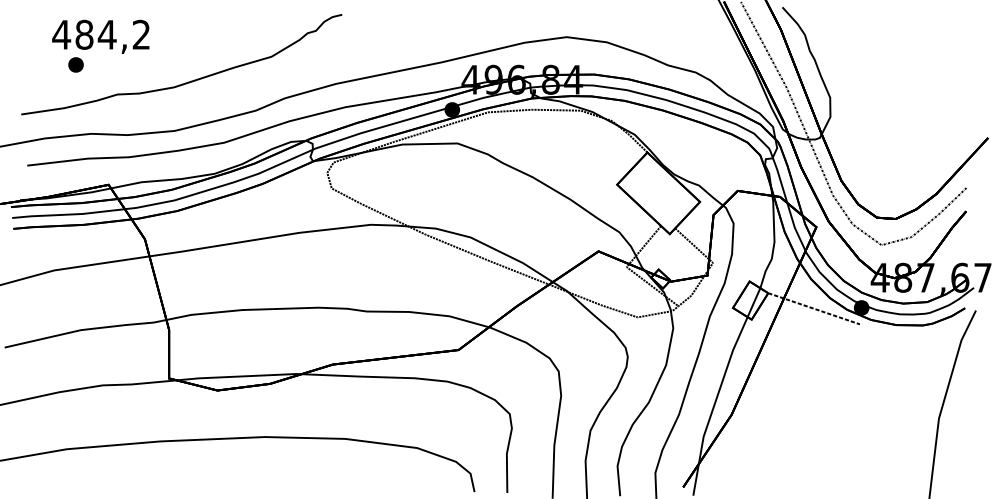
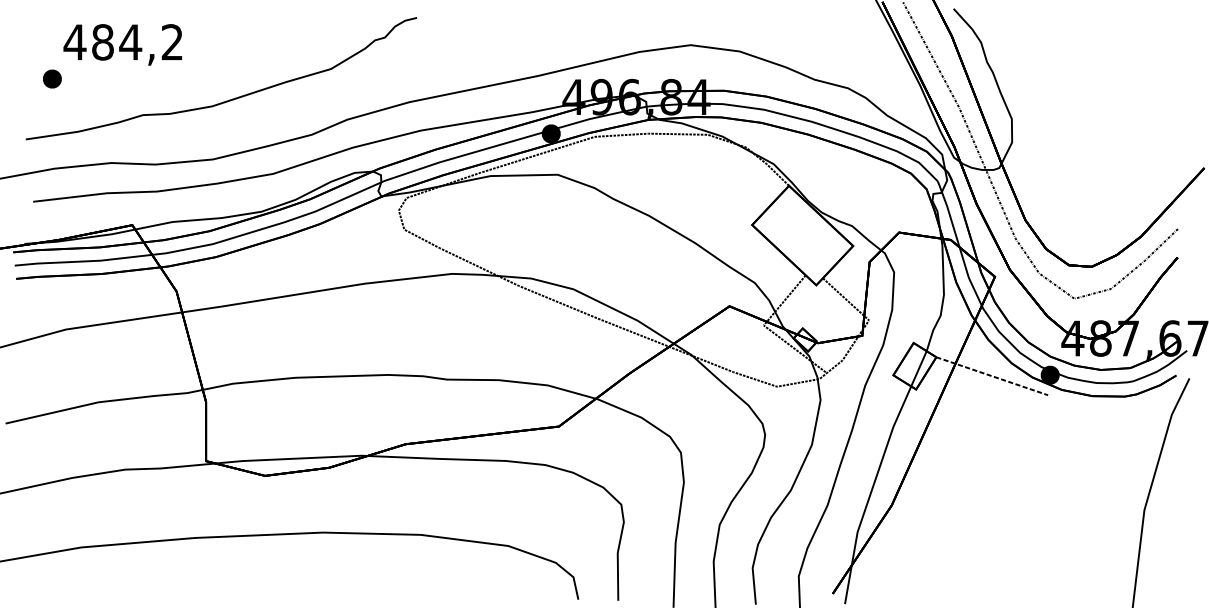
part: (75, 64) -> (51, 78), moved

